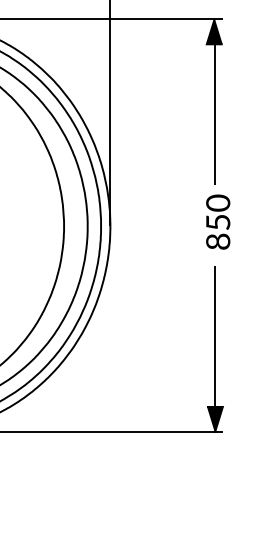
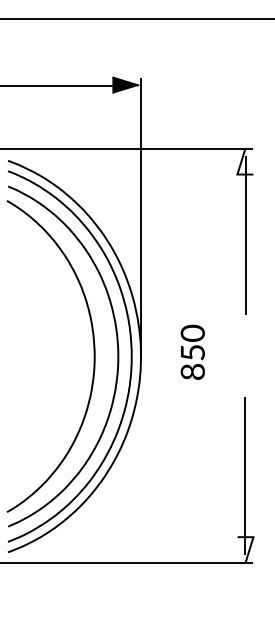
fill: (214, 31) -> (245, 161), removed
text: (217, 221) -> (192, 351), moved
fill: (214, 419) -> (245, 549), removed

